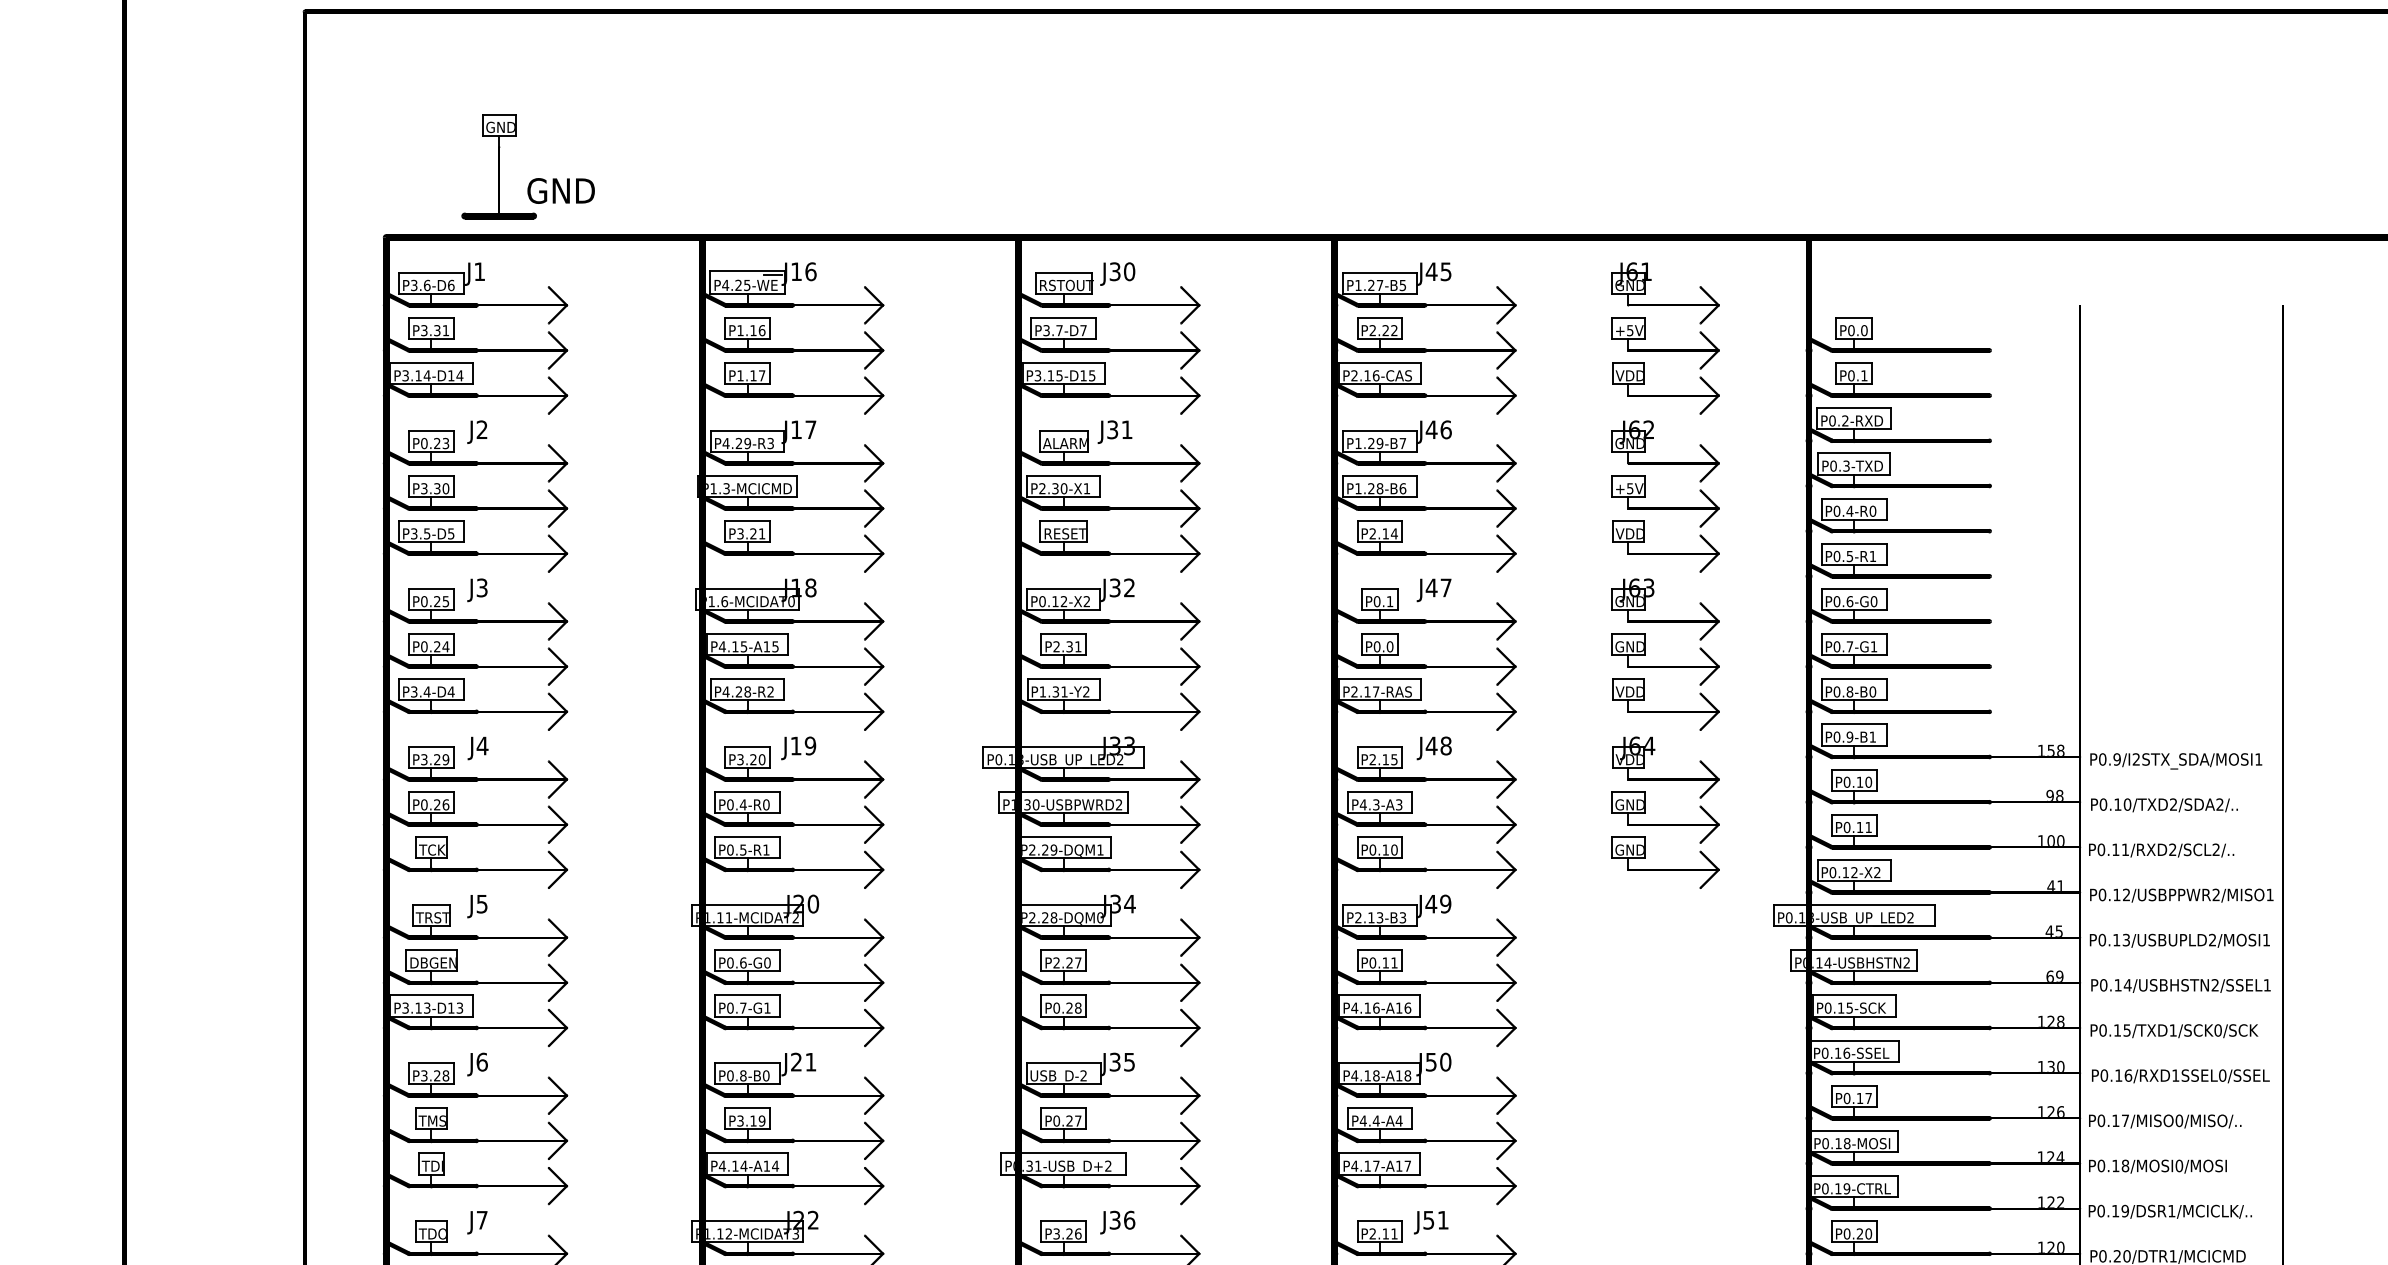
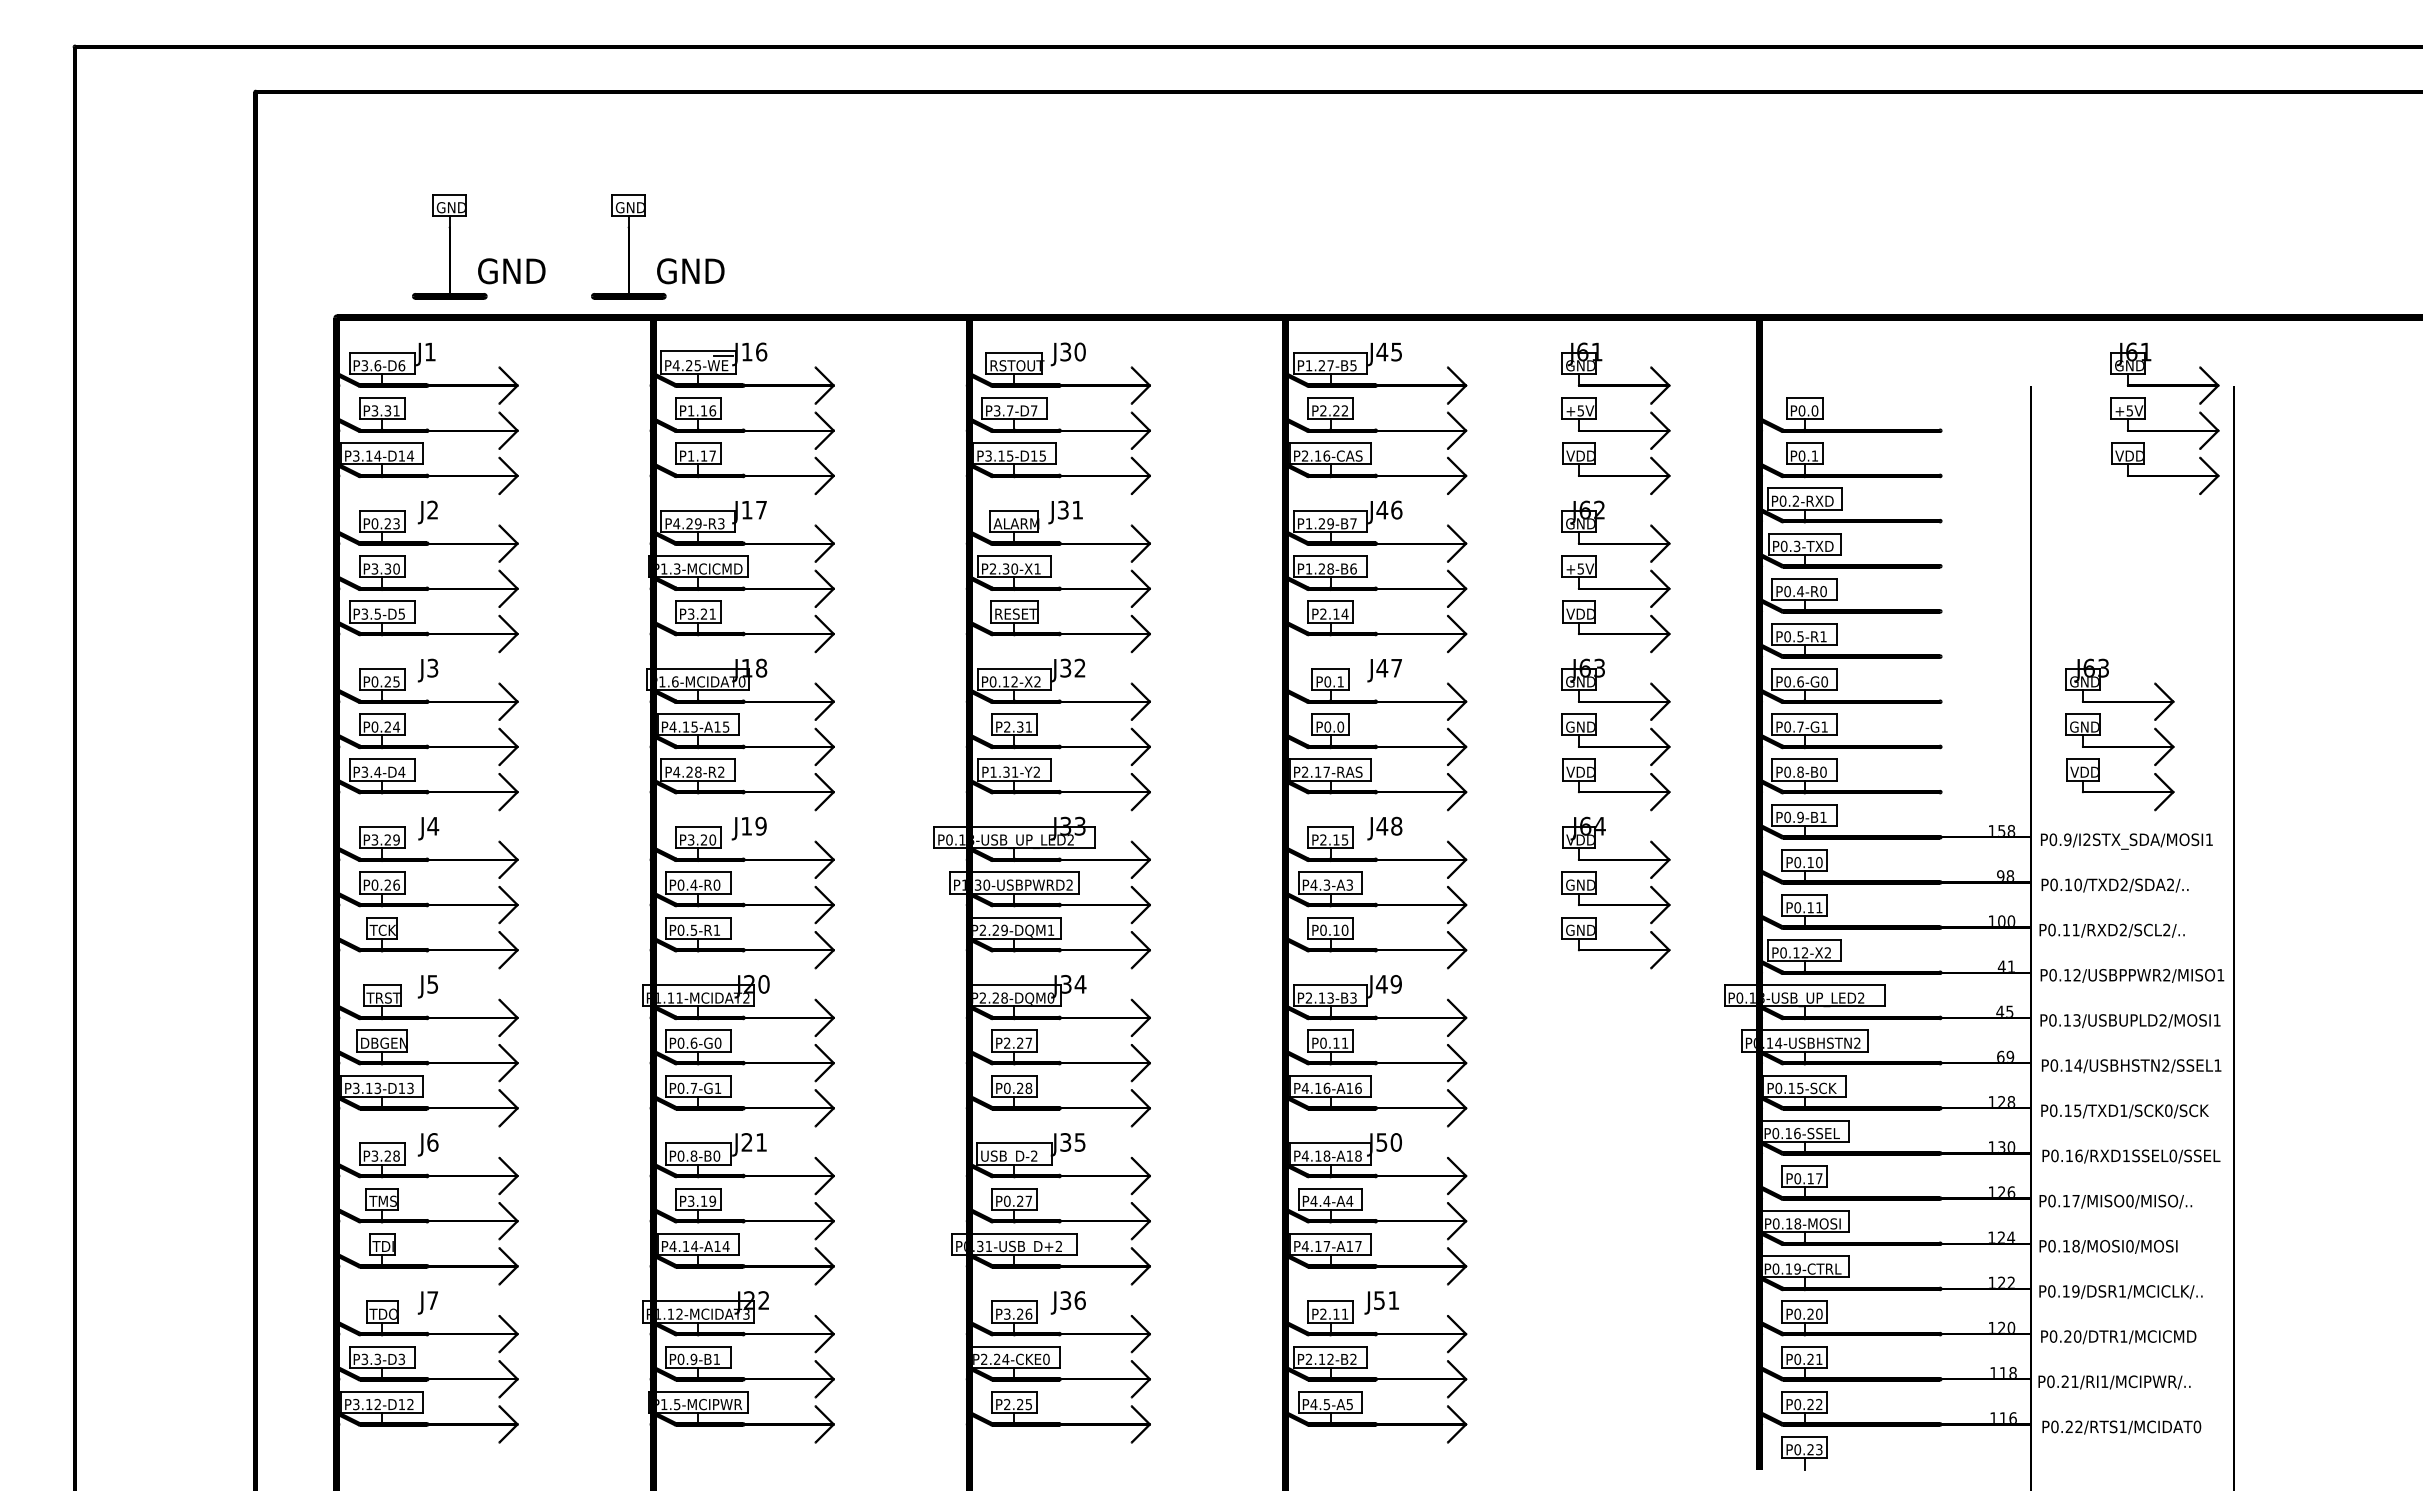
part: (711, 179) -> (662, 259), added
part: (2213, 350) -> (2164, 430), added
part: (2168, 666) -> (2119, 746), added

